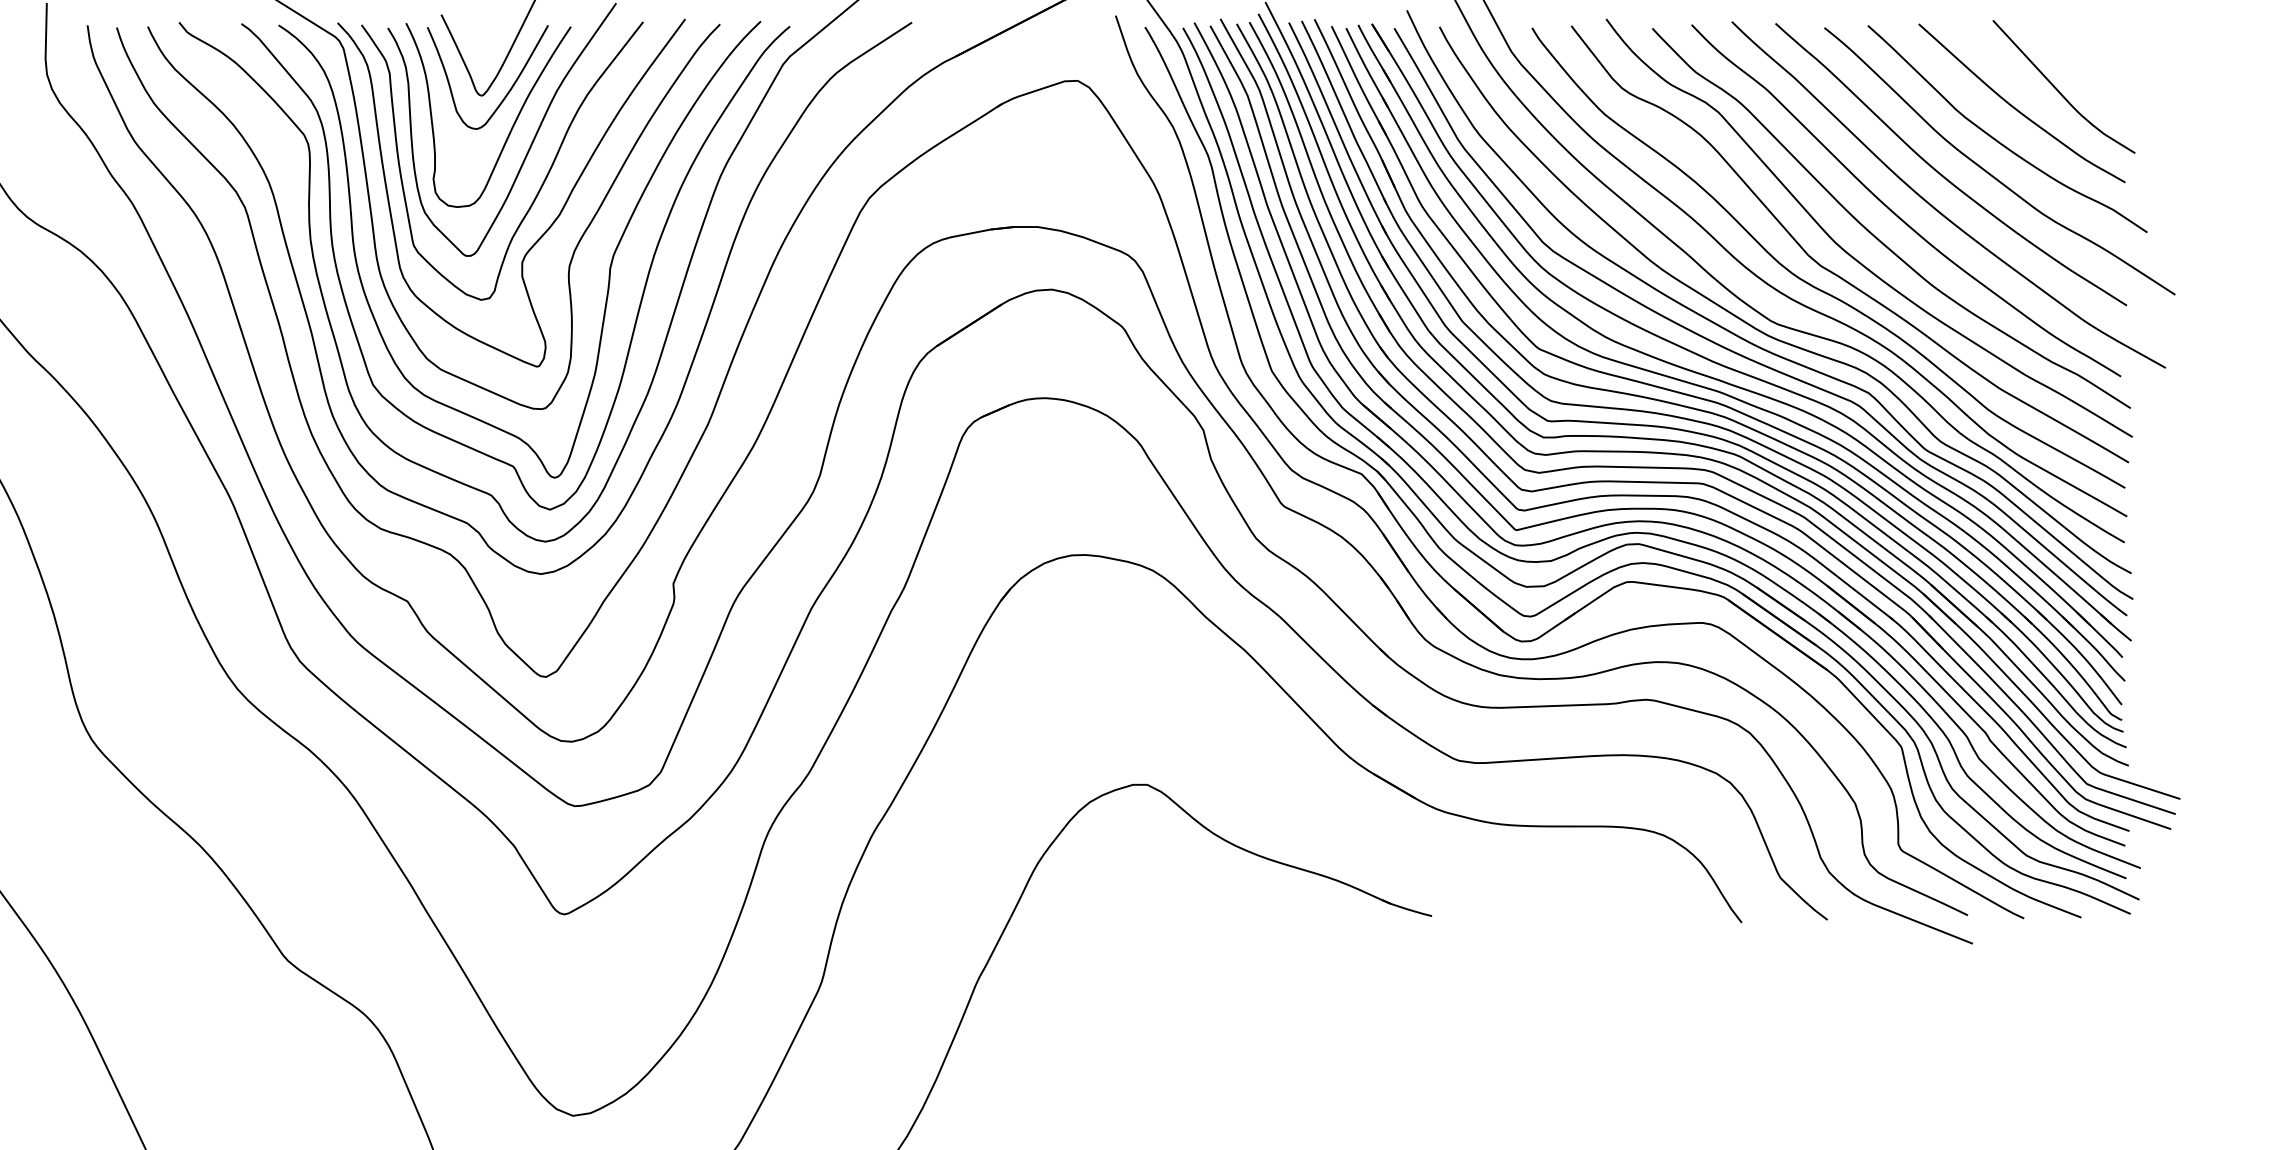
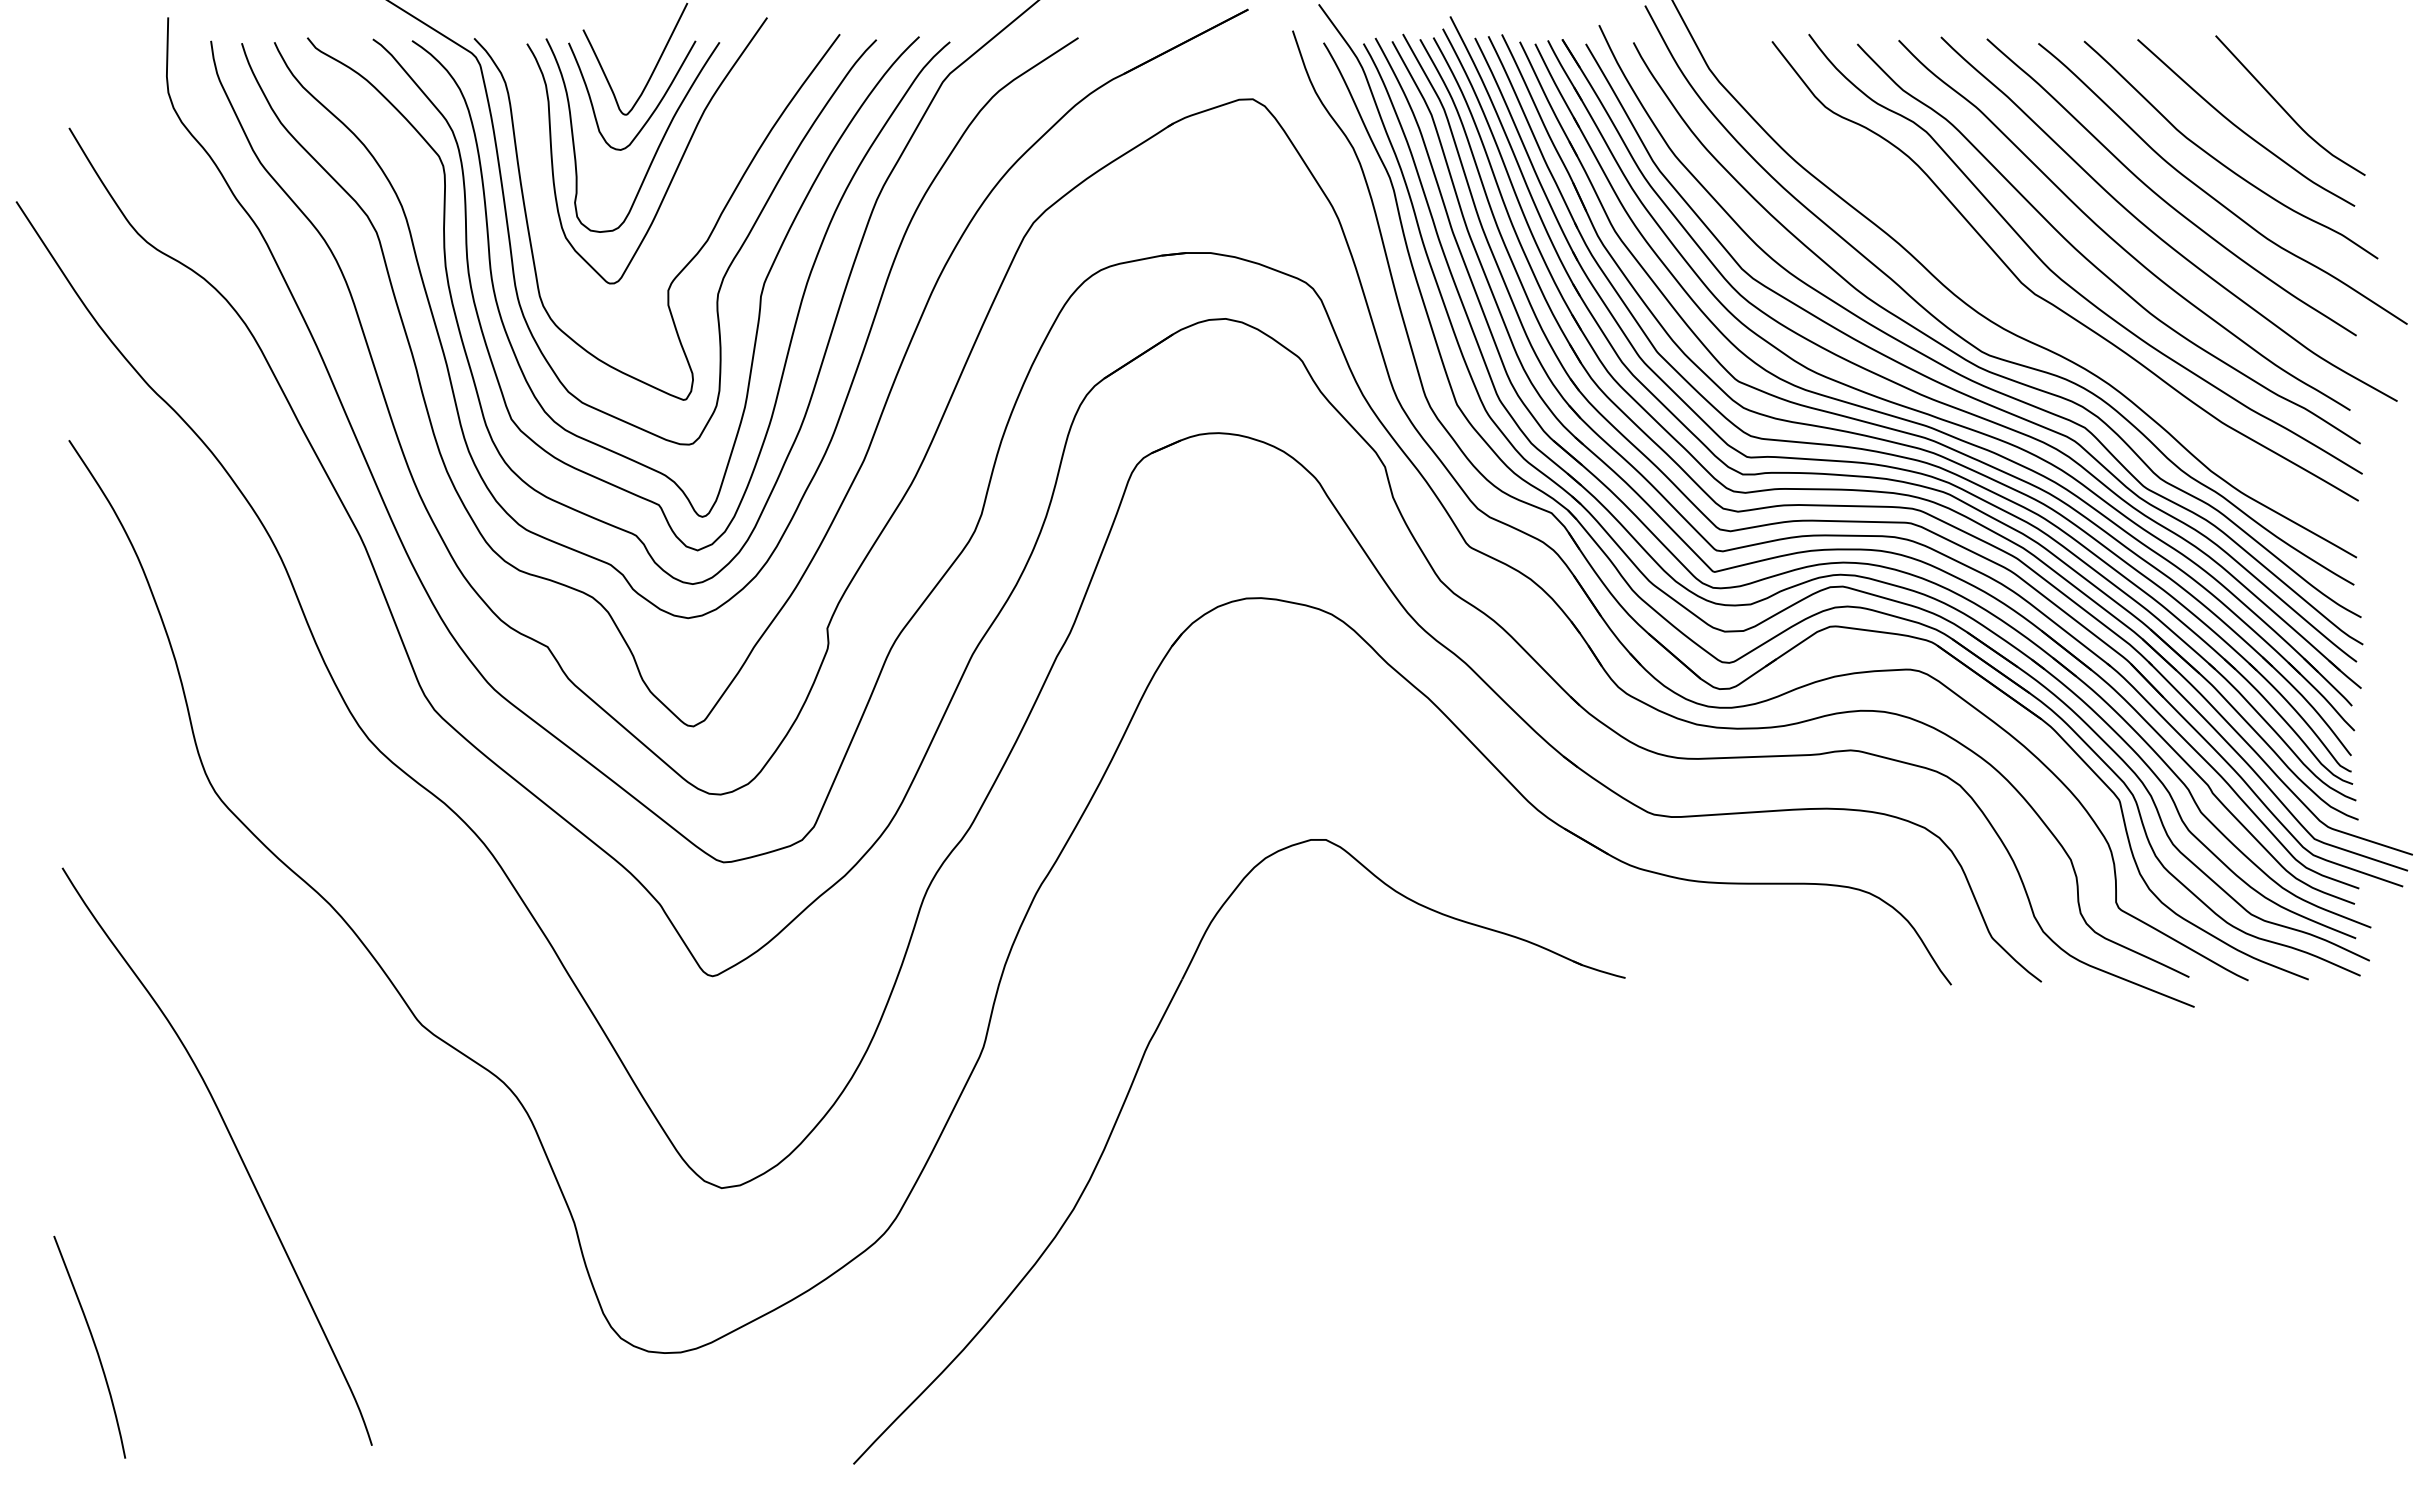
curve: (543, 180) -> (690, 204), removed
curve: (1812, 284) -> (2025, 313), removed

